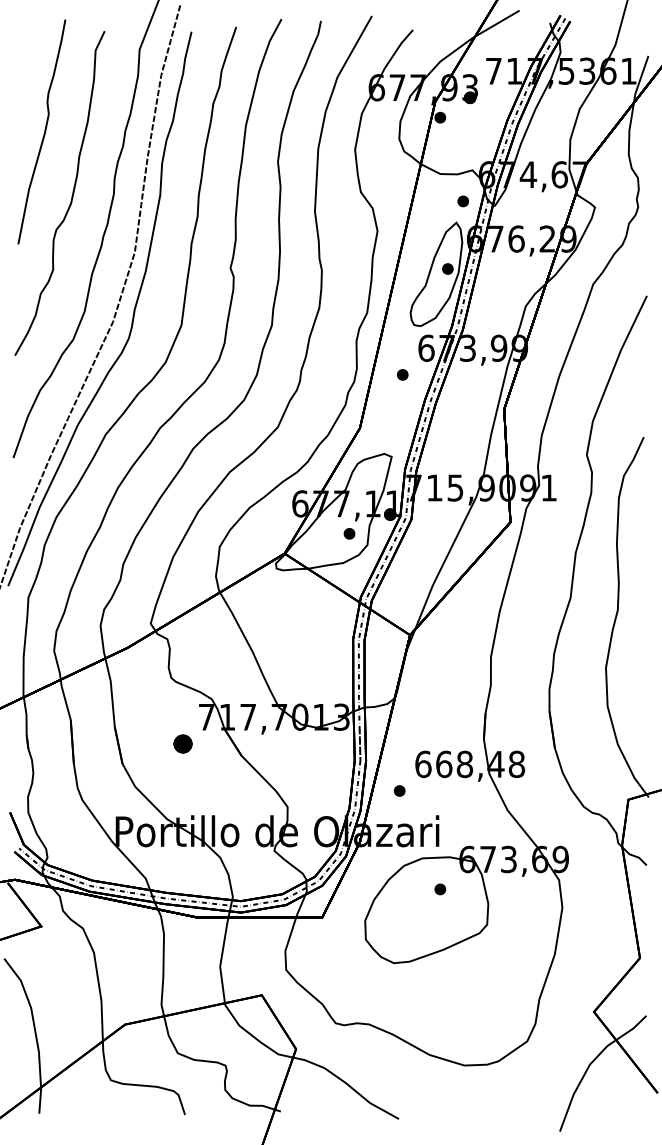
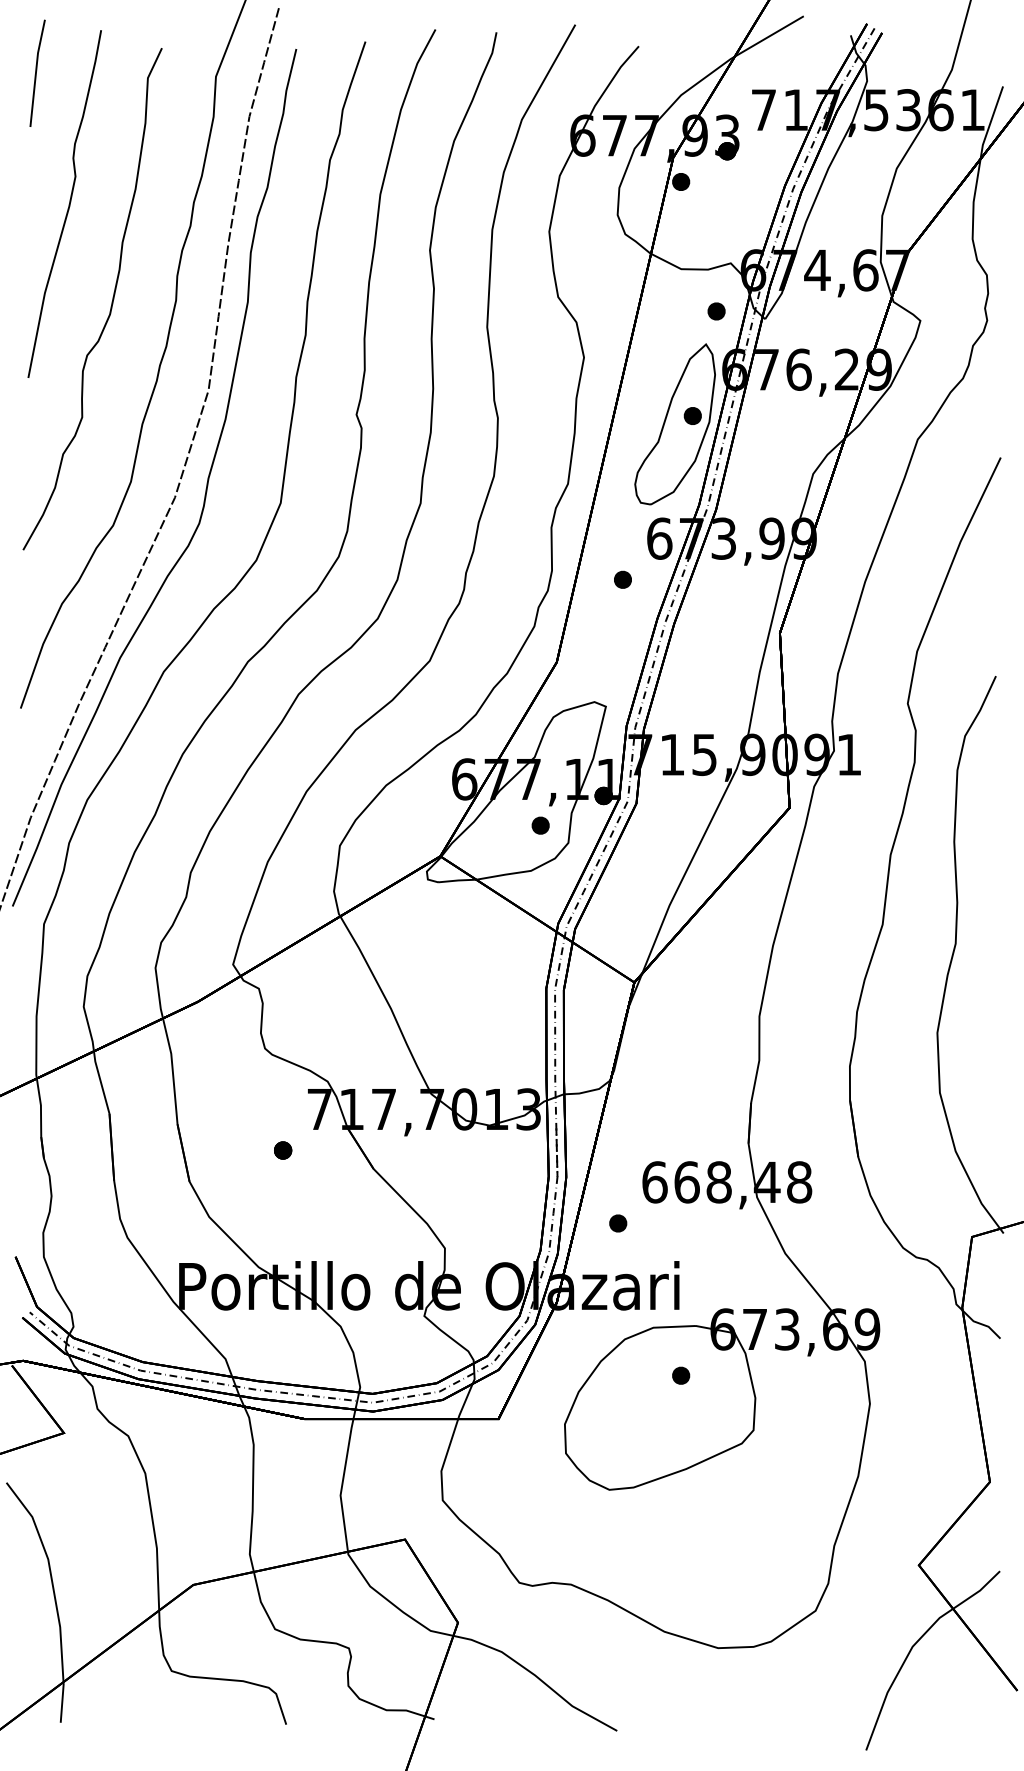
line: (23, 47) -> (36, 73), added
part: (182, 743) -> (282, 1150), size x0.62

